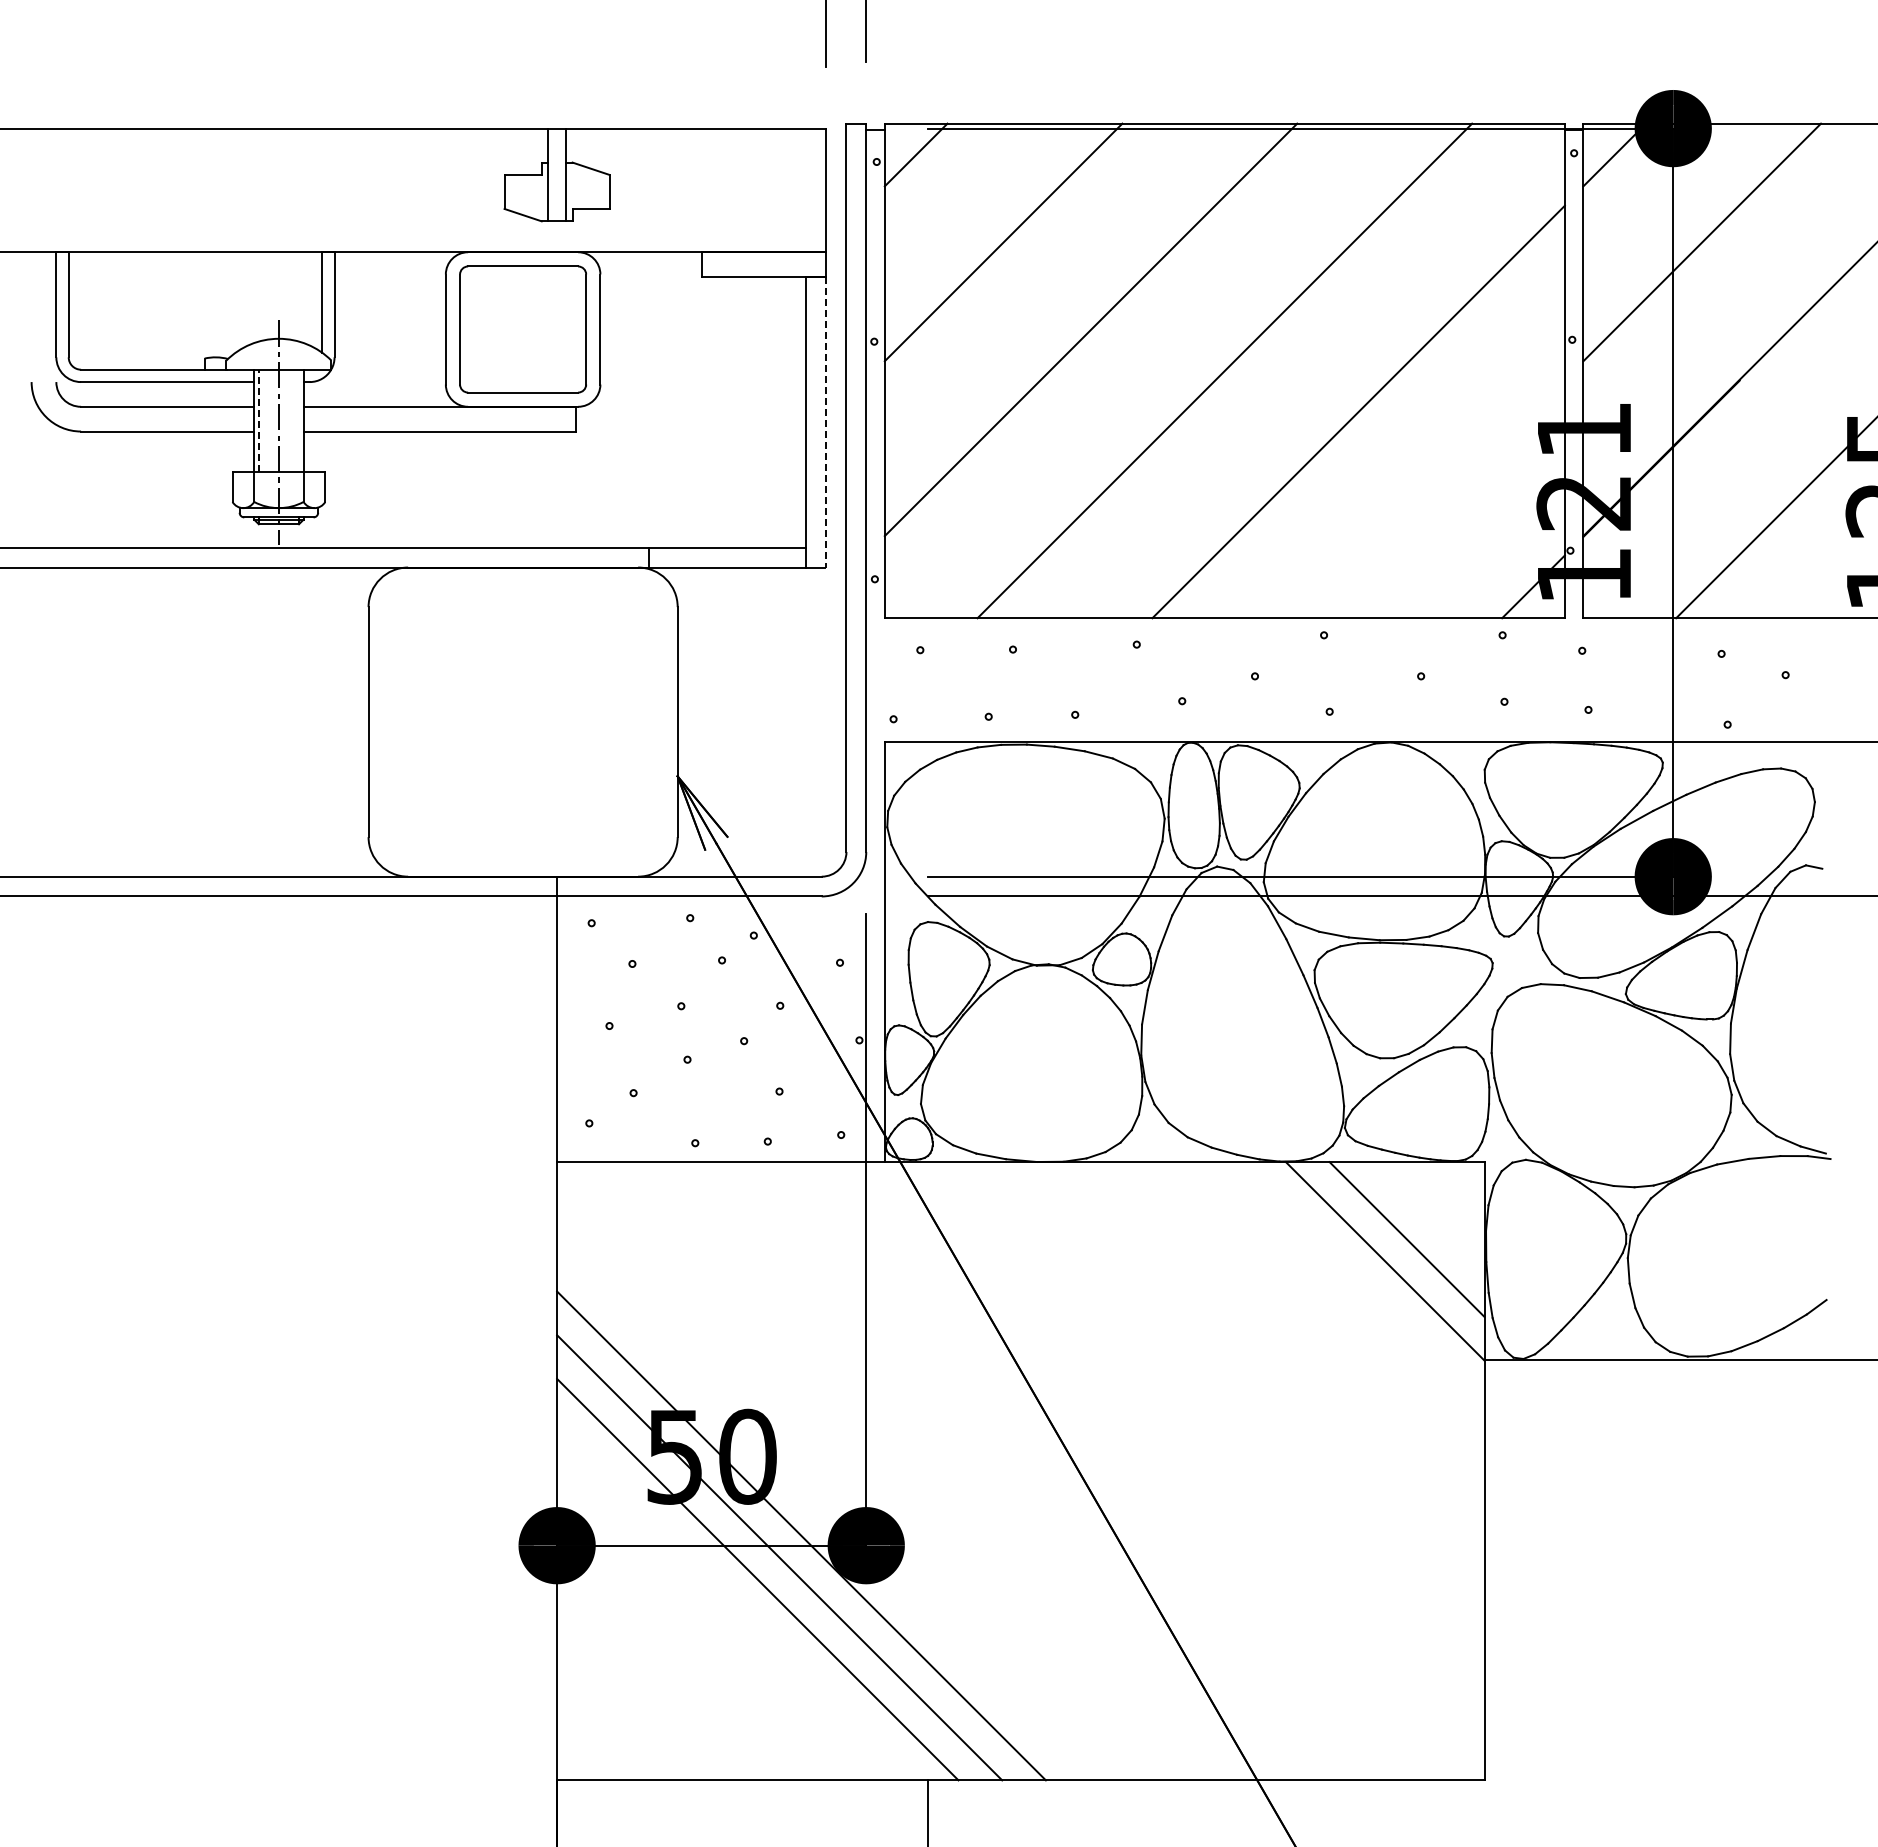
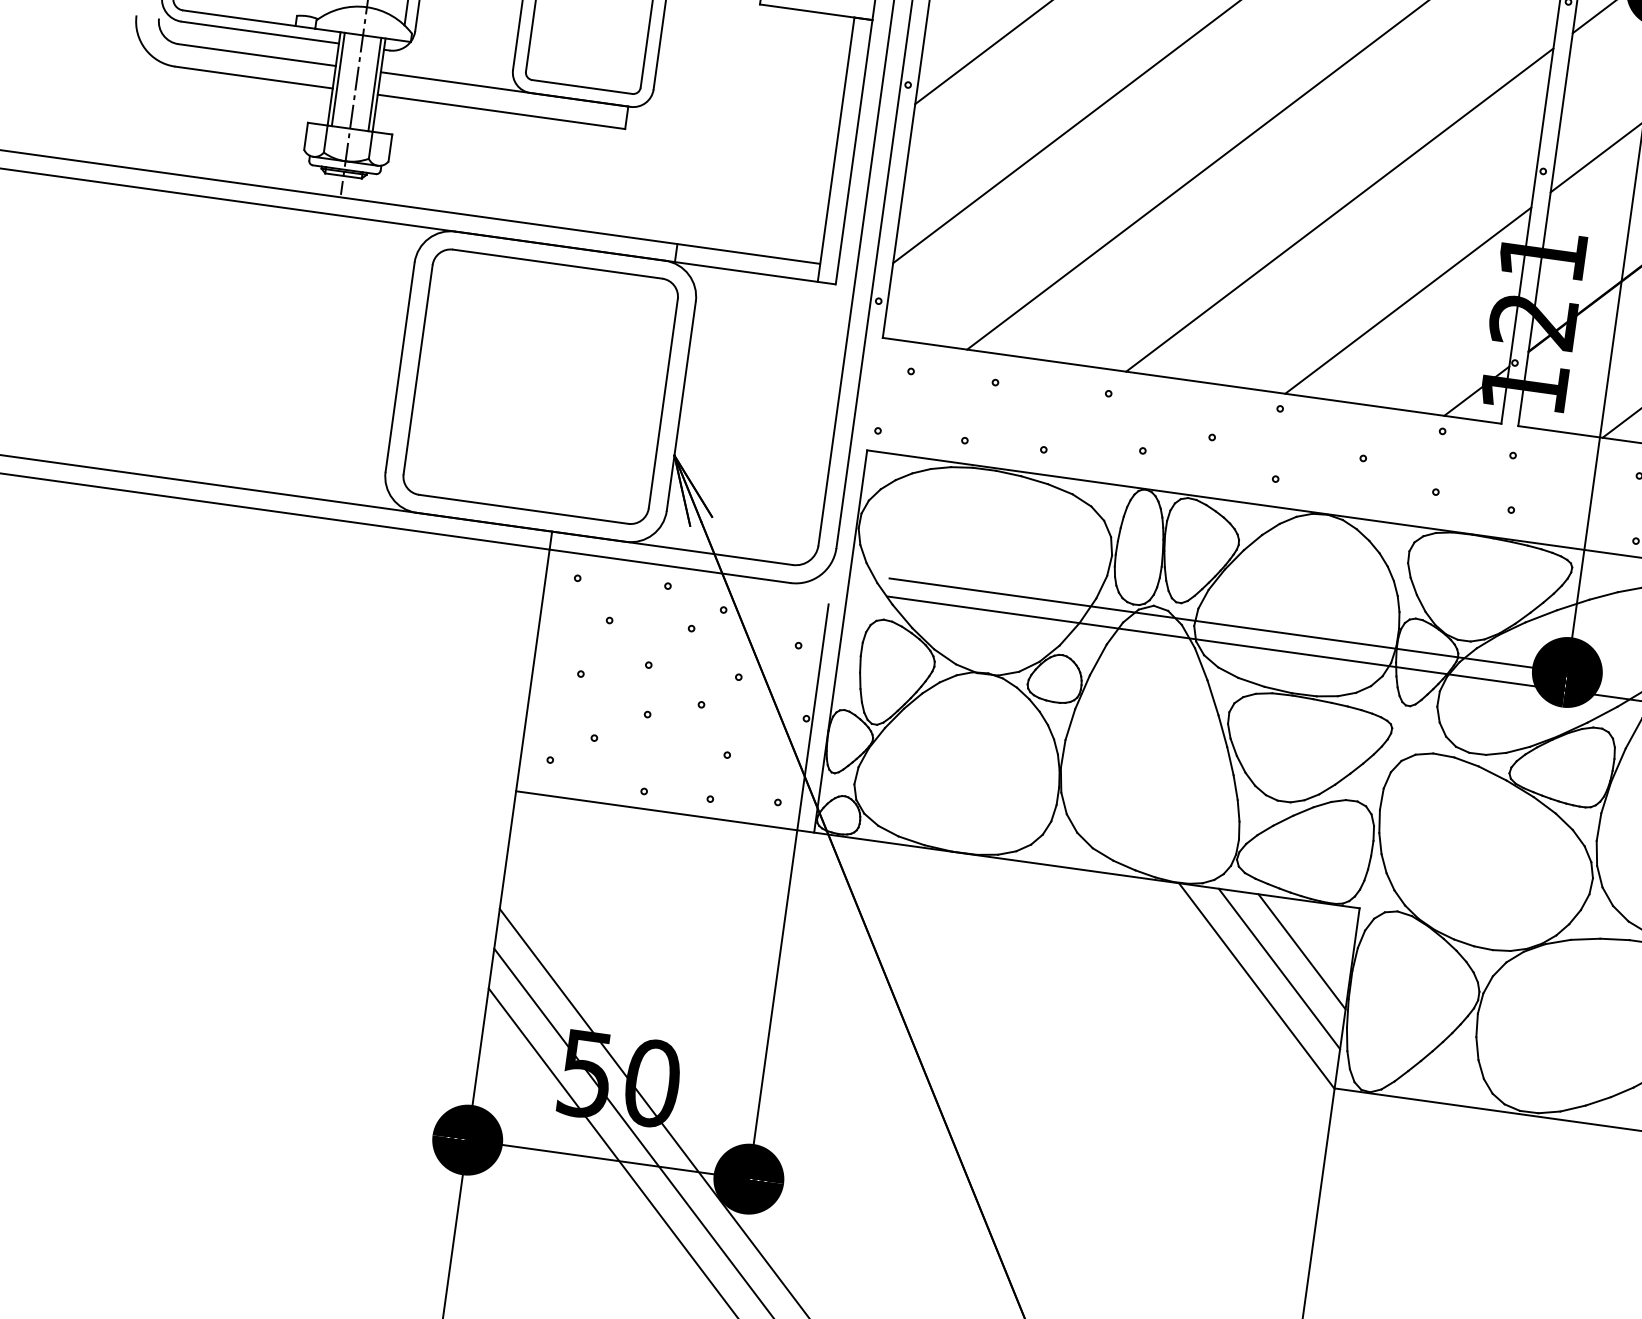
line: (258, 420) -> (338, 78), dashed -> solid
line: (299, 420) -> (375, 84), added
line: (826, 422) -> (854, 152), dashed -> solid
line: (1445, 499) -> (1407, 300), added
part: (522, 721) -> (540, 386), added
line: (1428, 1217) -> (1301, 951), added

